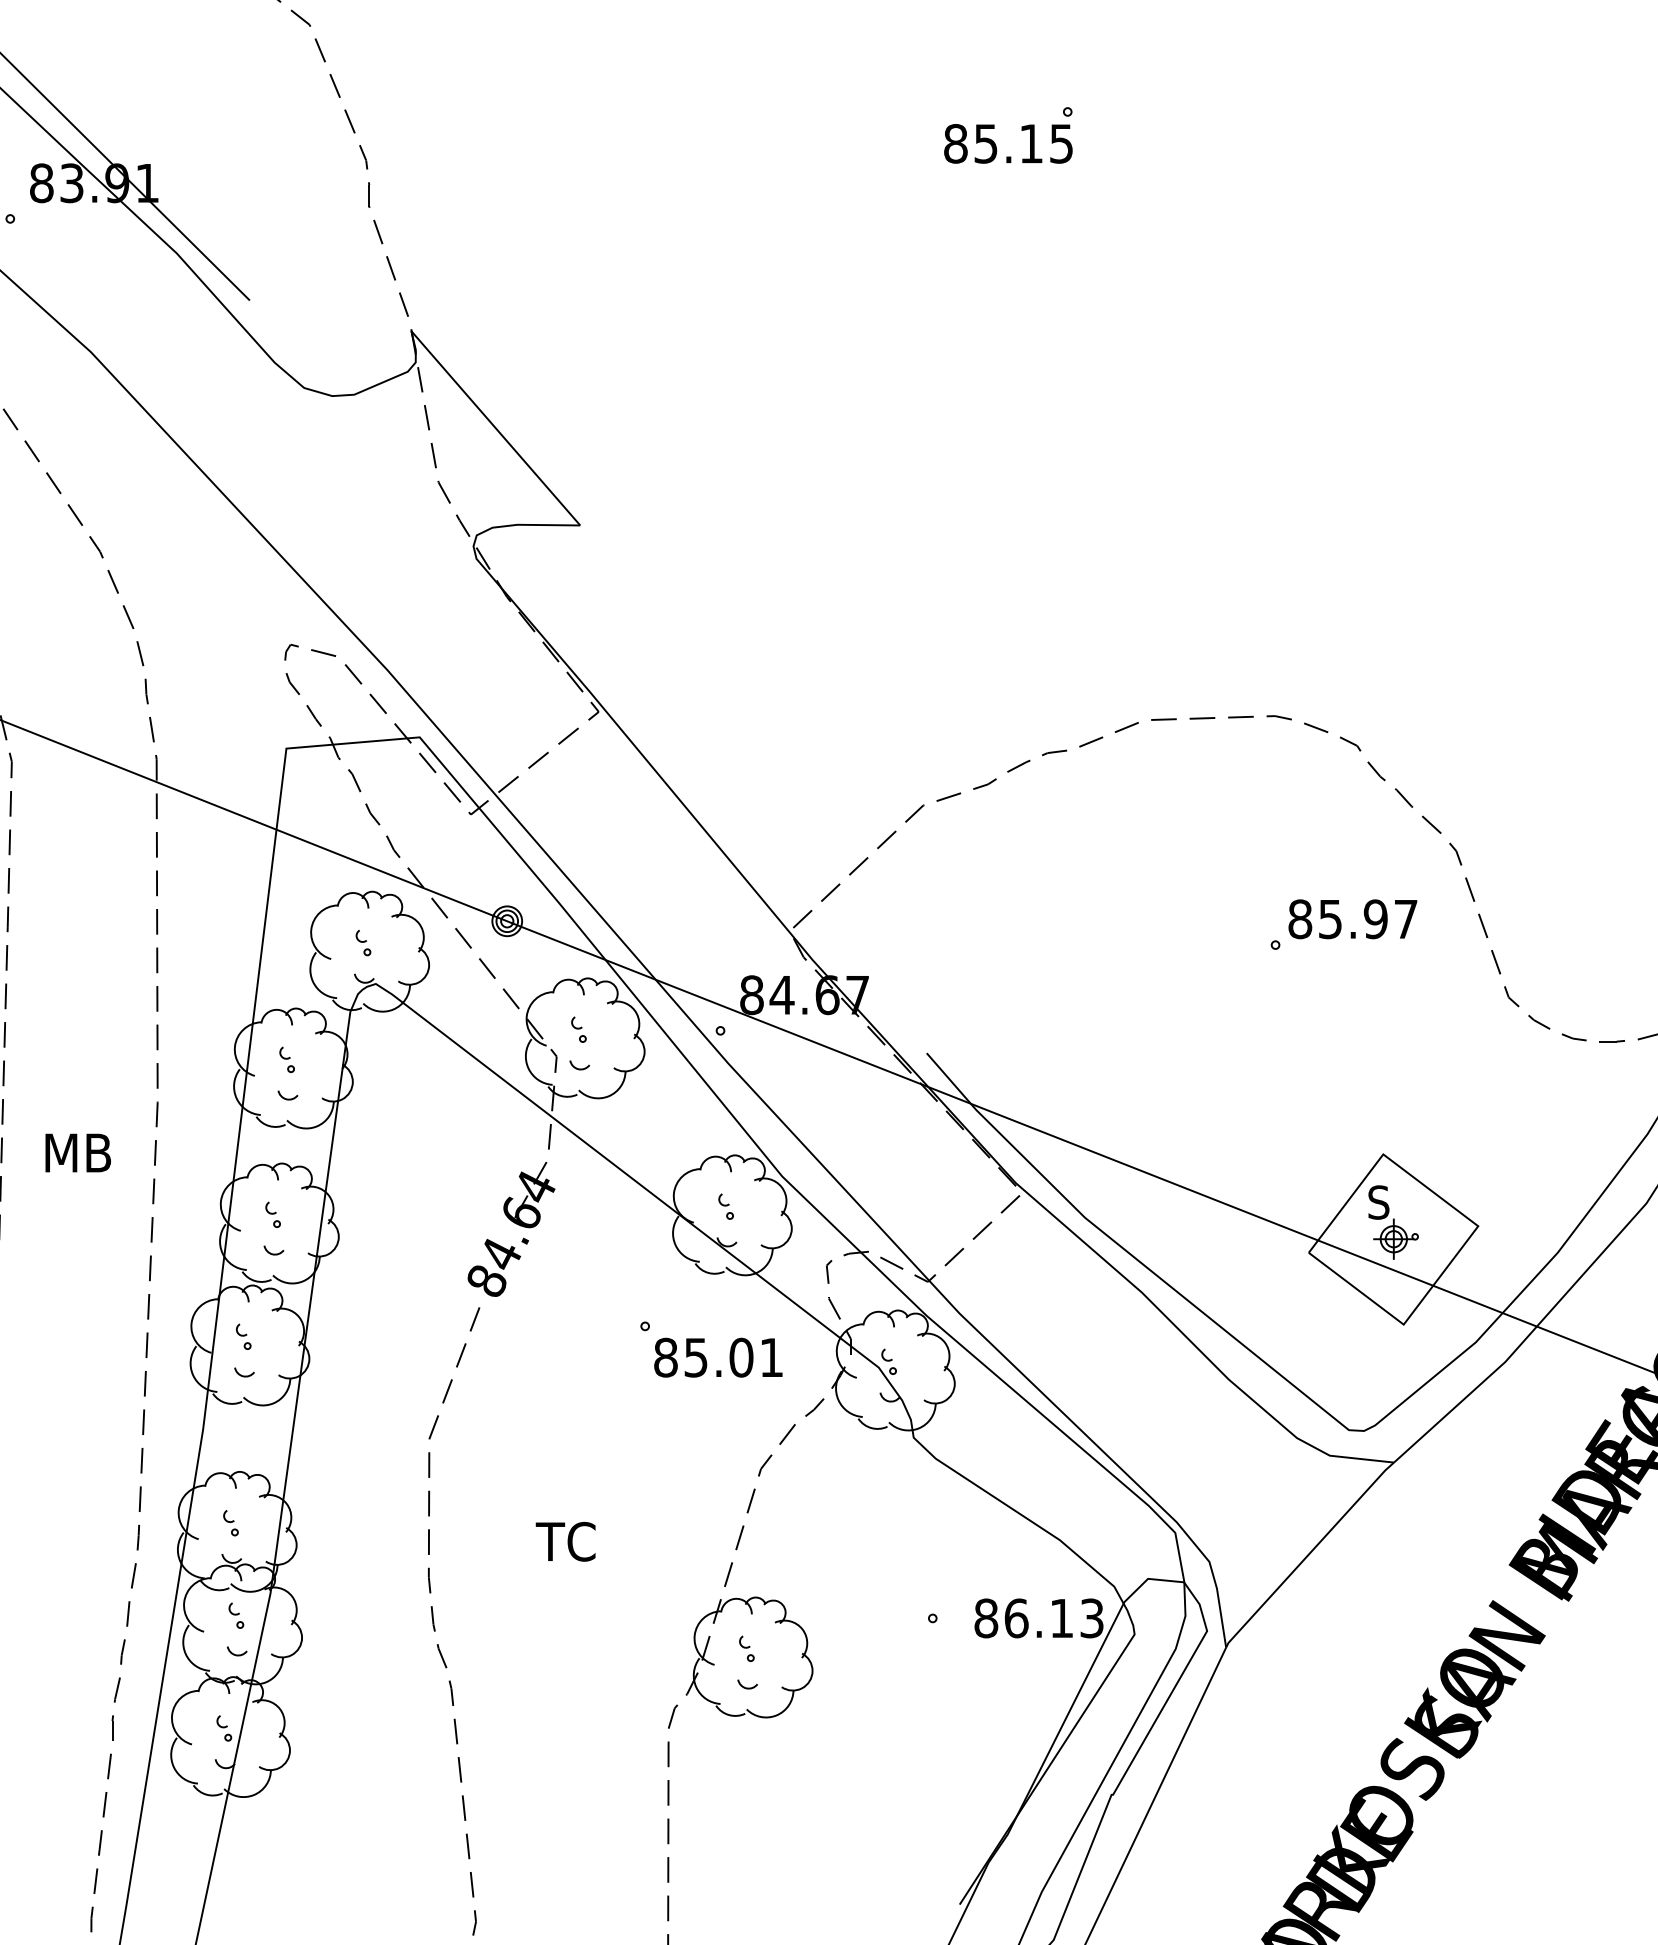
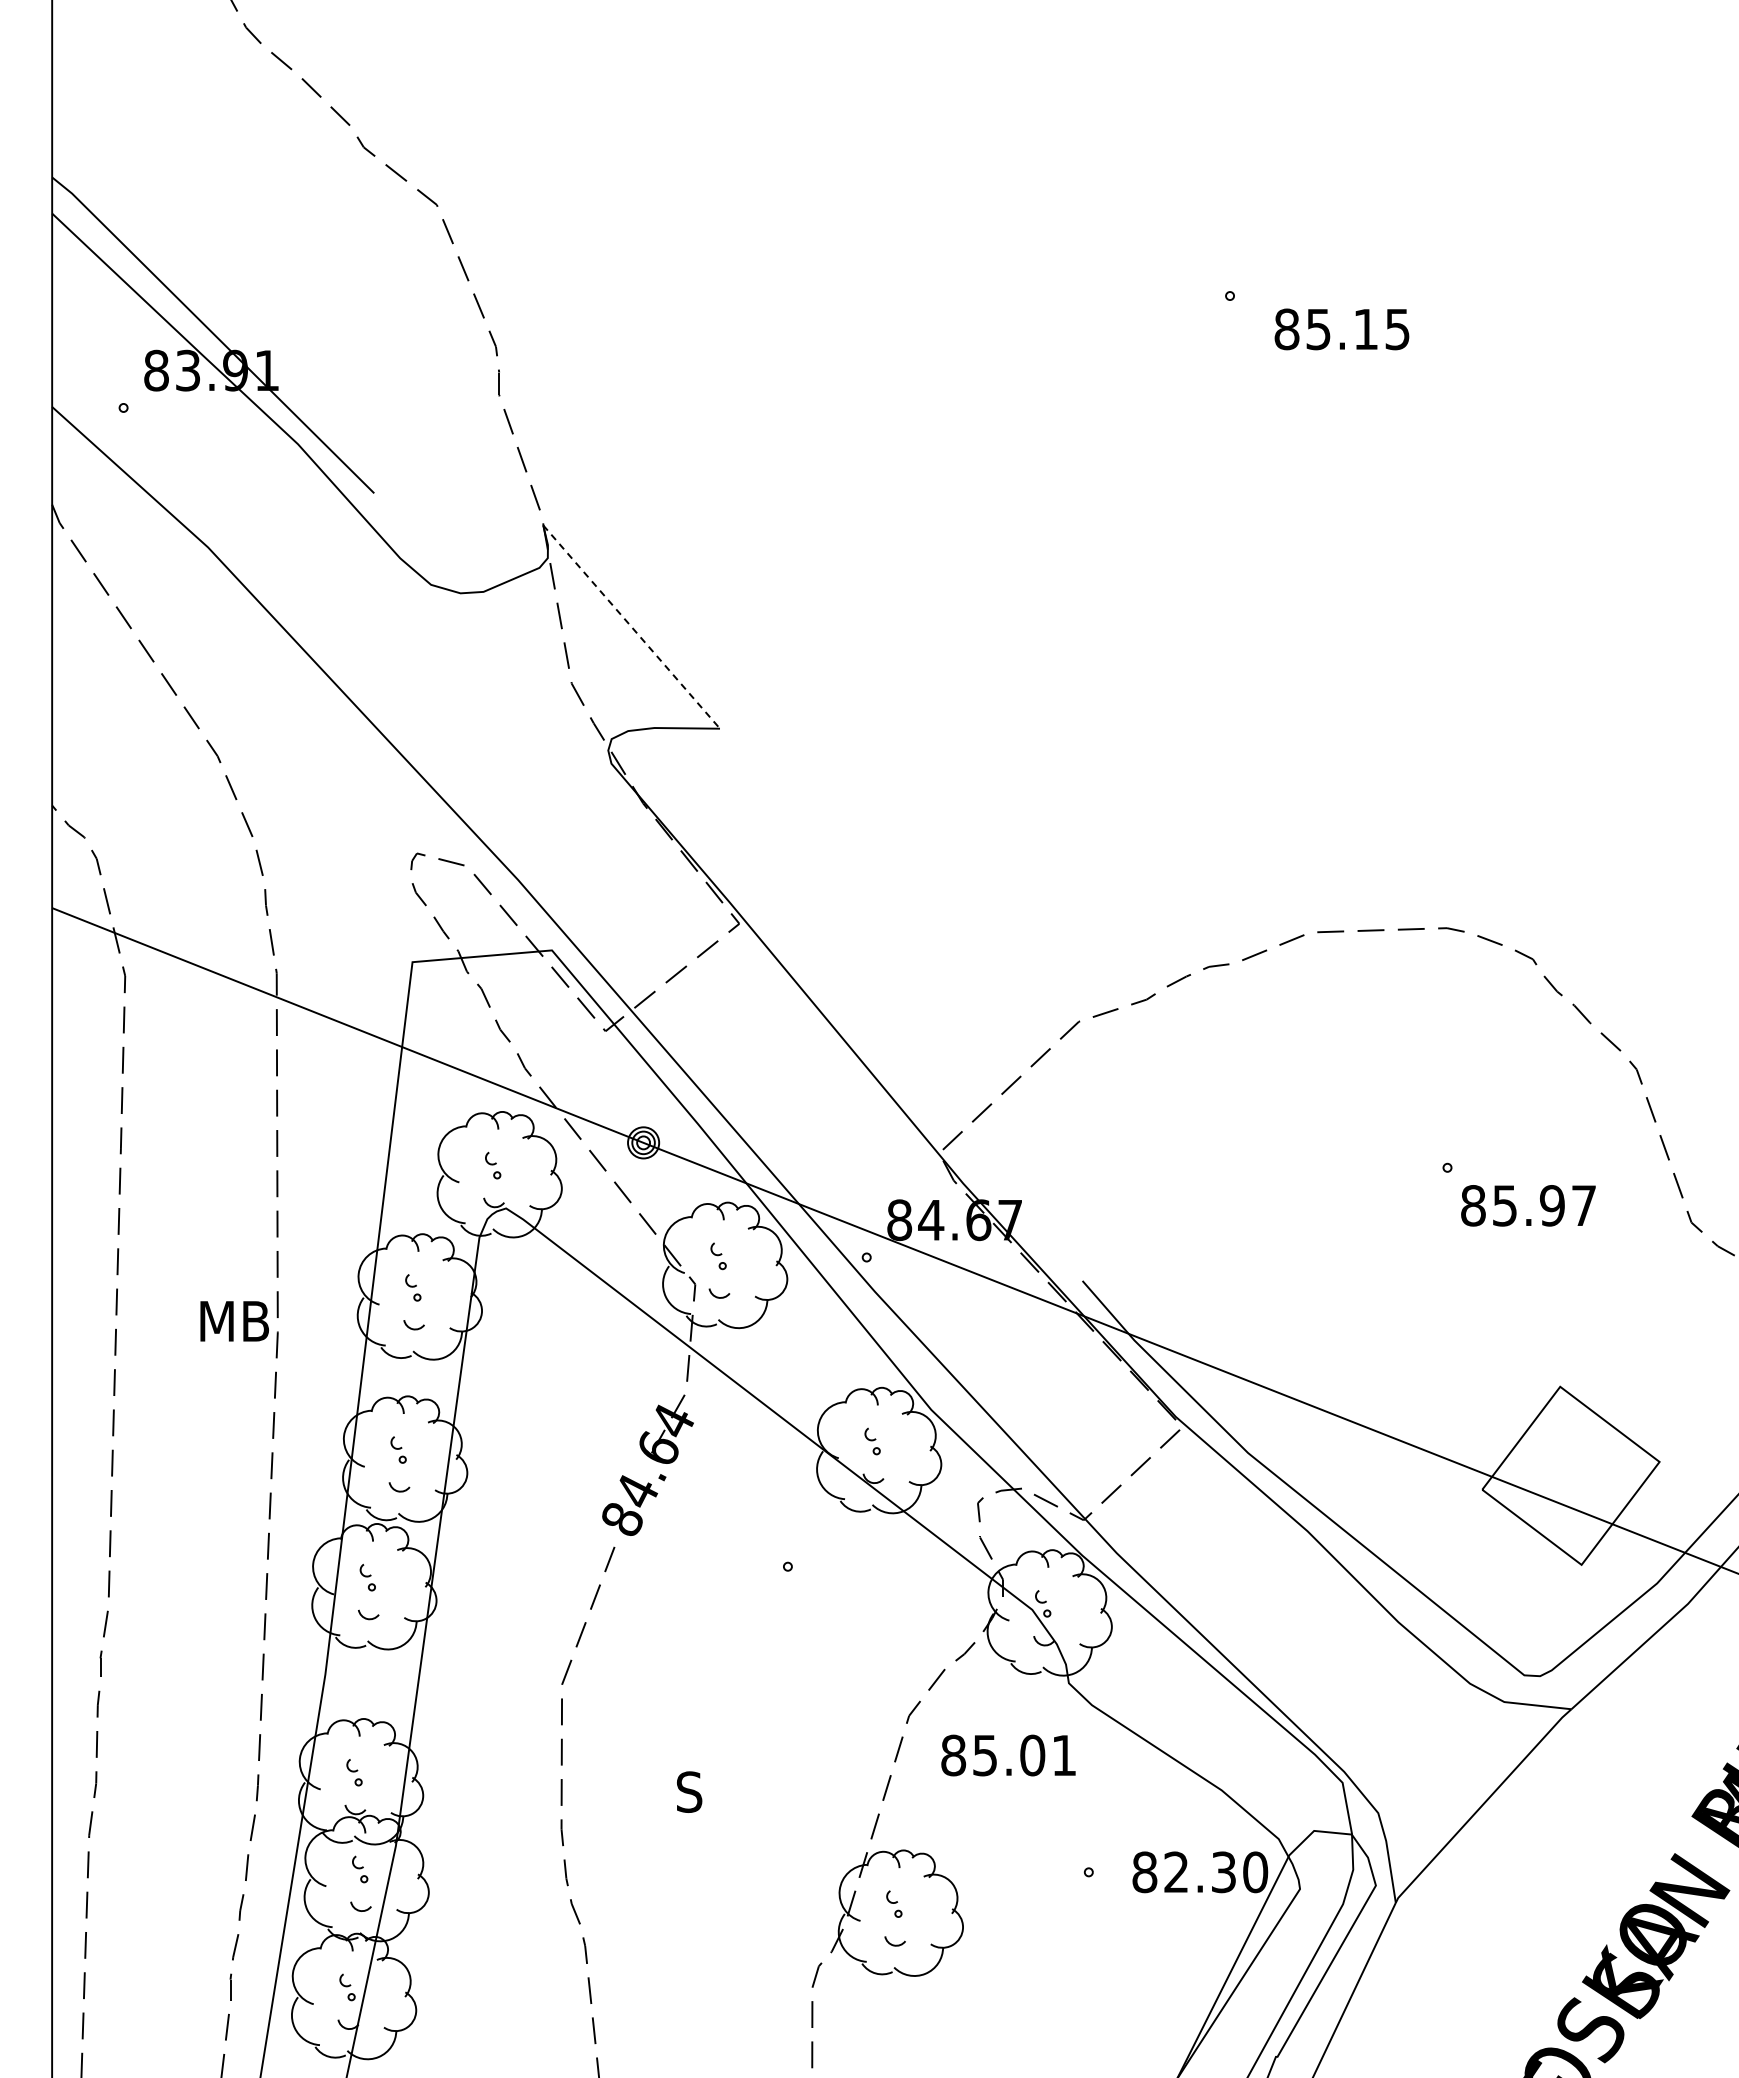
text: (1007, 143) -> (1341, 329), moved
line: (495, 428) -> (631, 627), solid -> dashed
text: (1352, 919) -> (1528, 1205), moved
text: (78, 1153) -> (234, 1321), moved
part: (1393, 1222) -> (1570, 1458), removed
text: (718, 1357) -> (1008, 1755), moved
text: (565, 1541) -> (704, 1791), TC -> S
text: (1054, 1618) -> (1216, 1872), 86.13 -> 82.30

